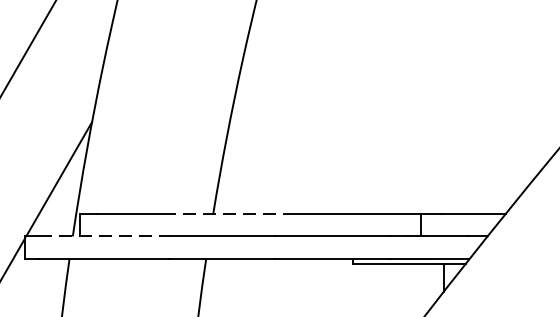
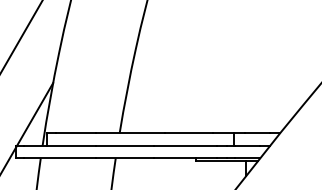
line: (233, 213) -> (130, 133), dashed -> solid
line: (103, 235) -> (59, 145), dashed -> solid

